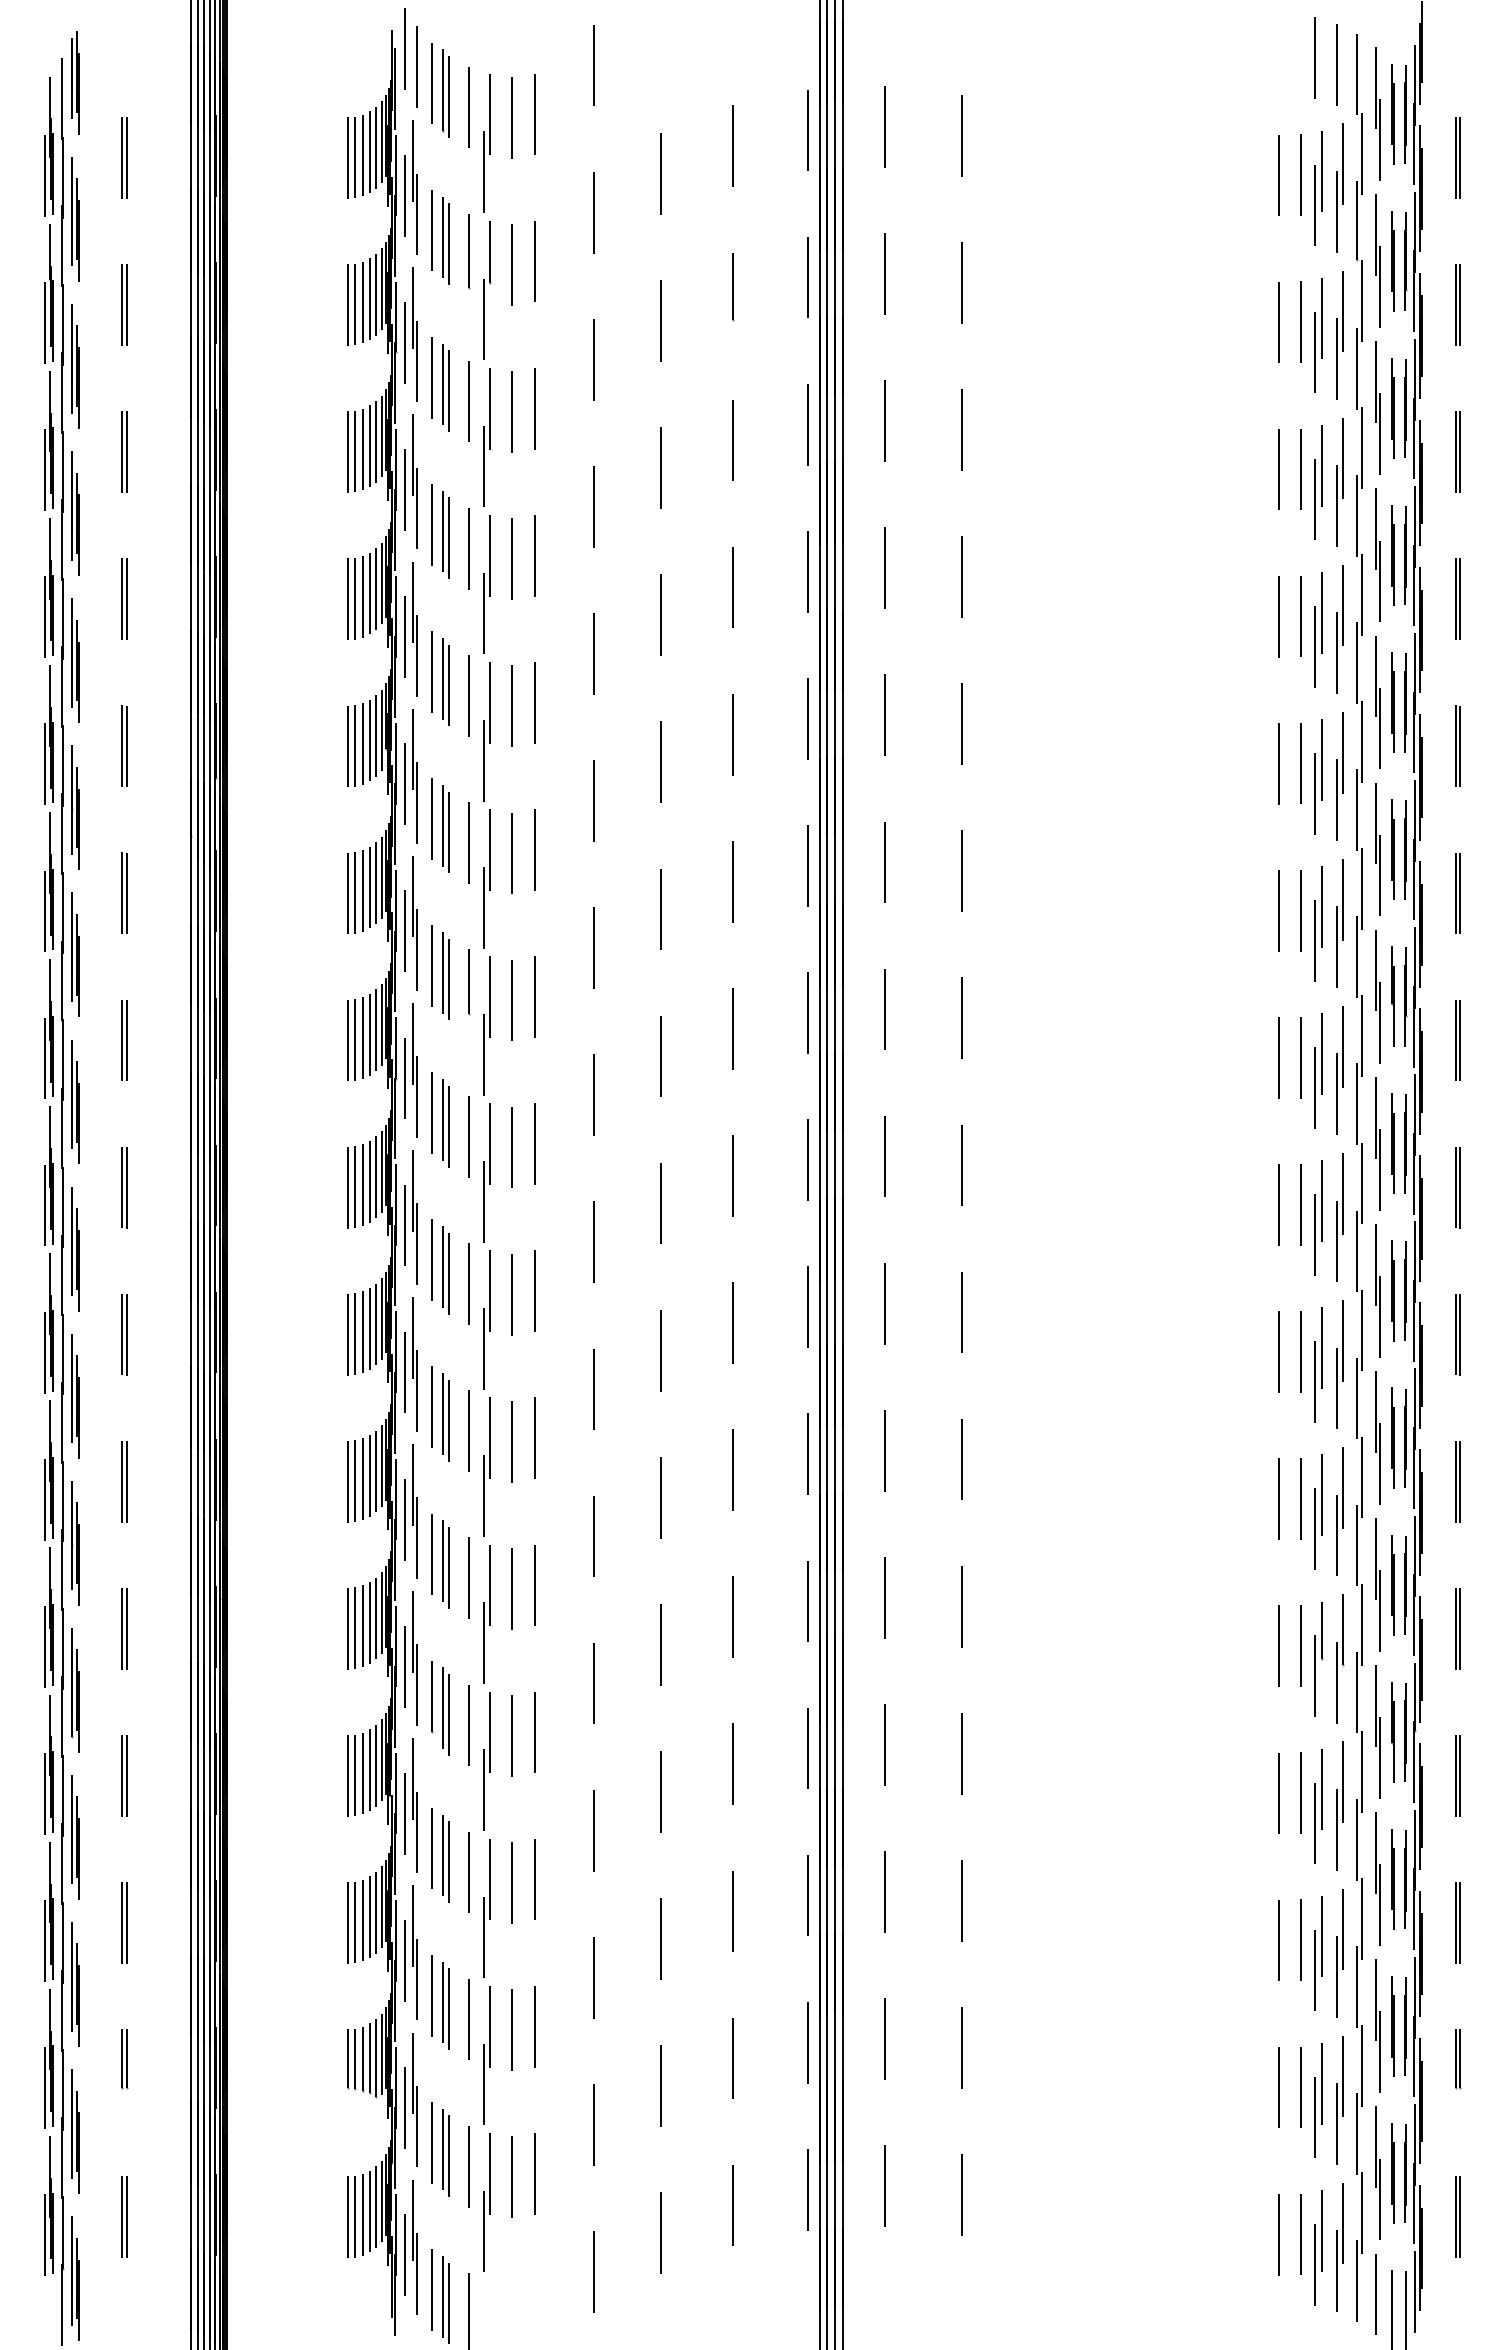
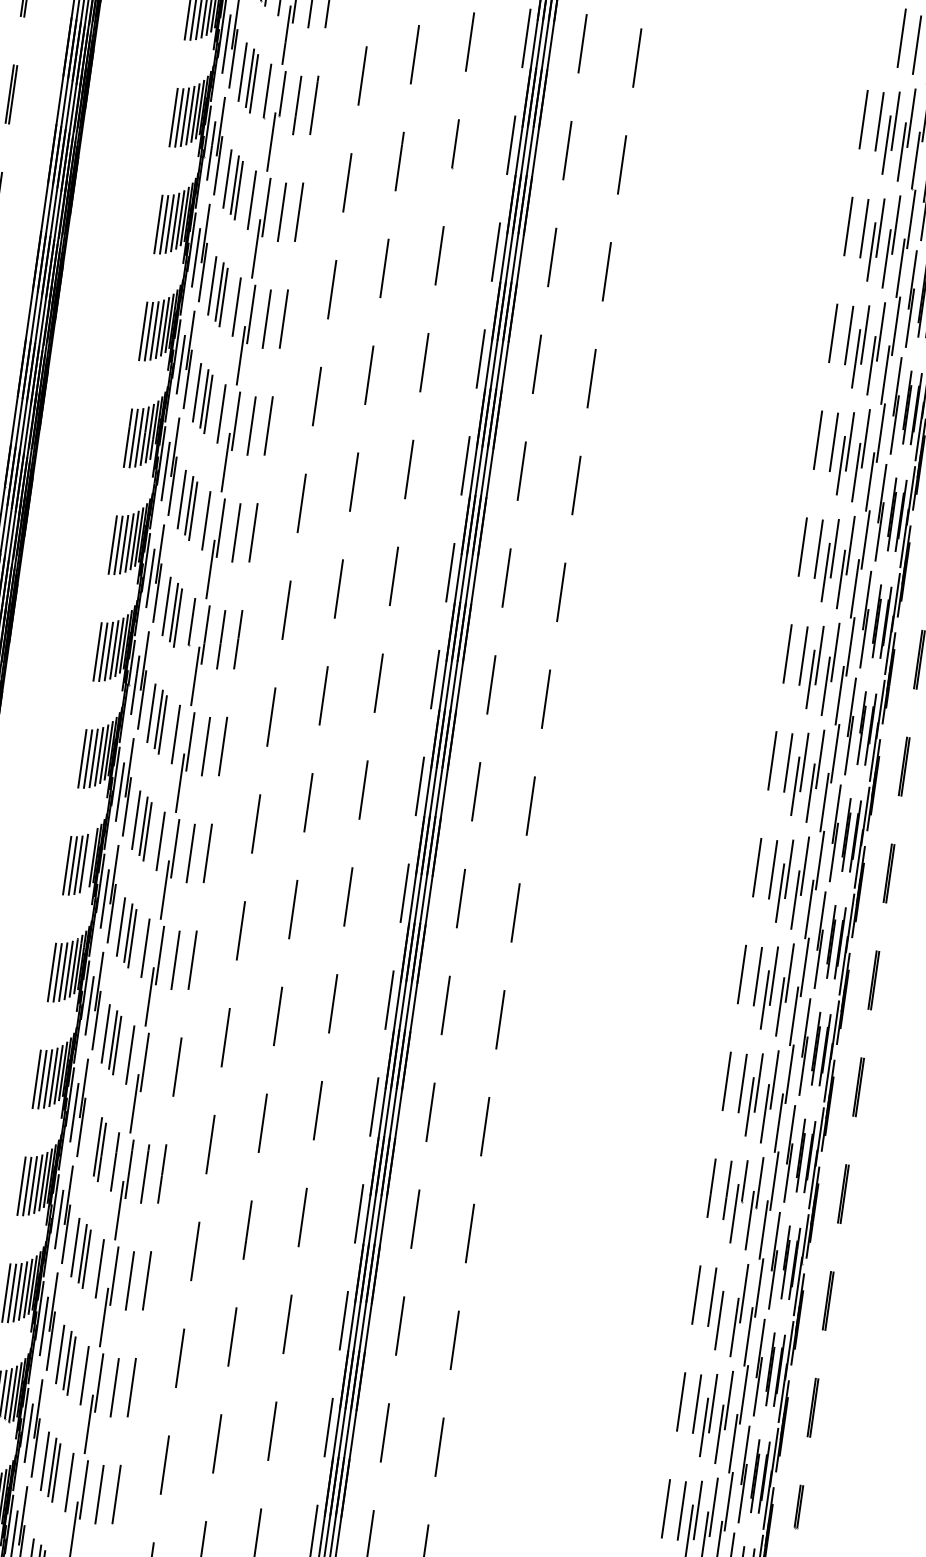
line: (376, 1324) -> (89, 861), removed
line: (511, 1588) -> (160, 1066), removed
line: (432, 1697) -> (91, 1137), removed
line: (1322, 1789) -> (728, 1296), removed

